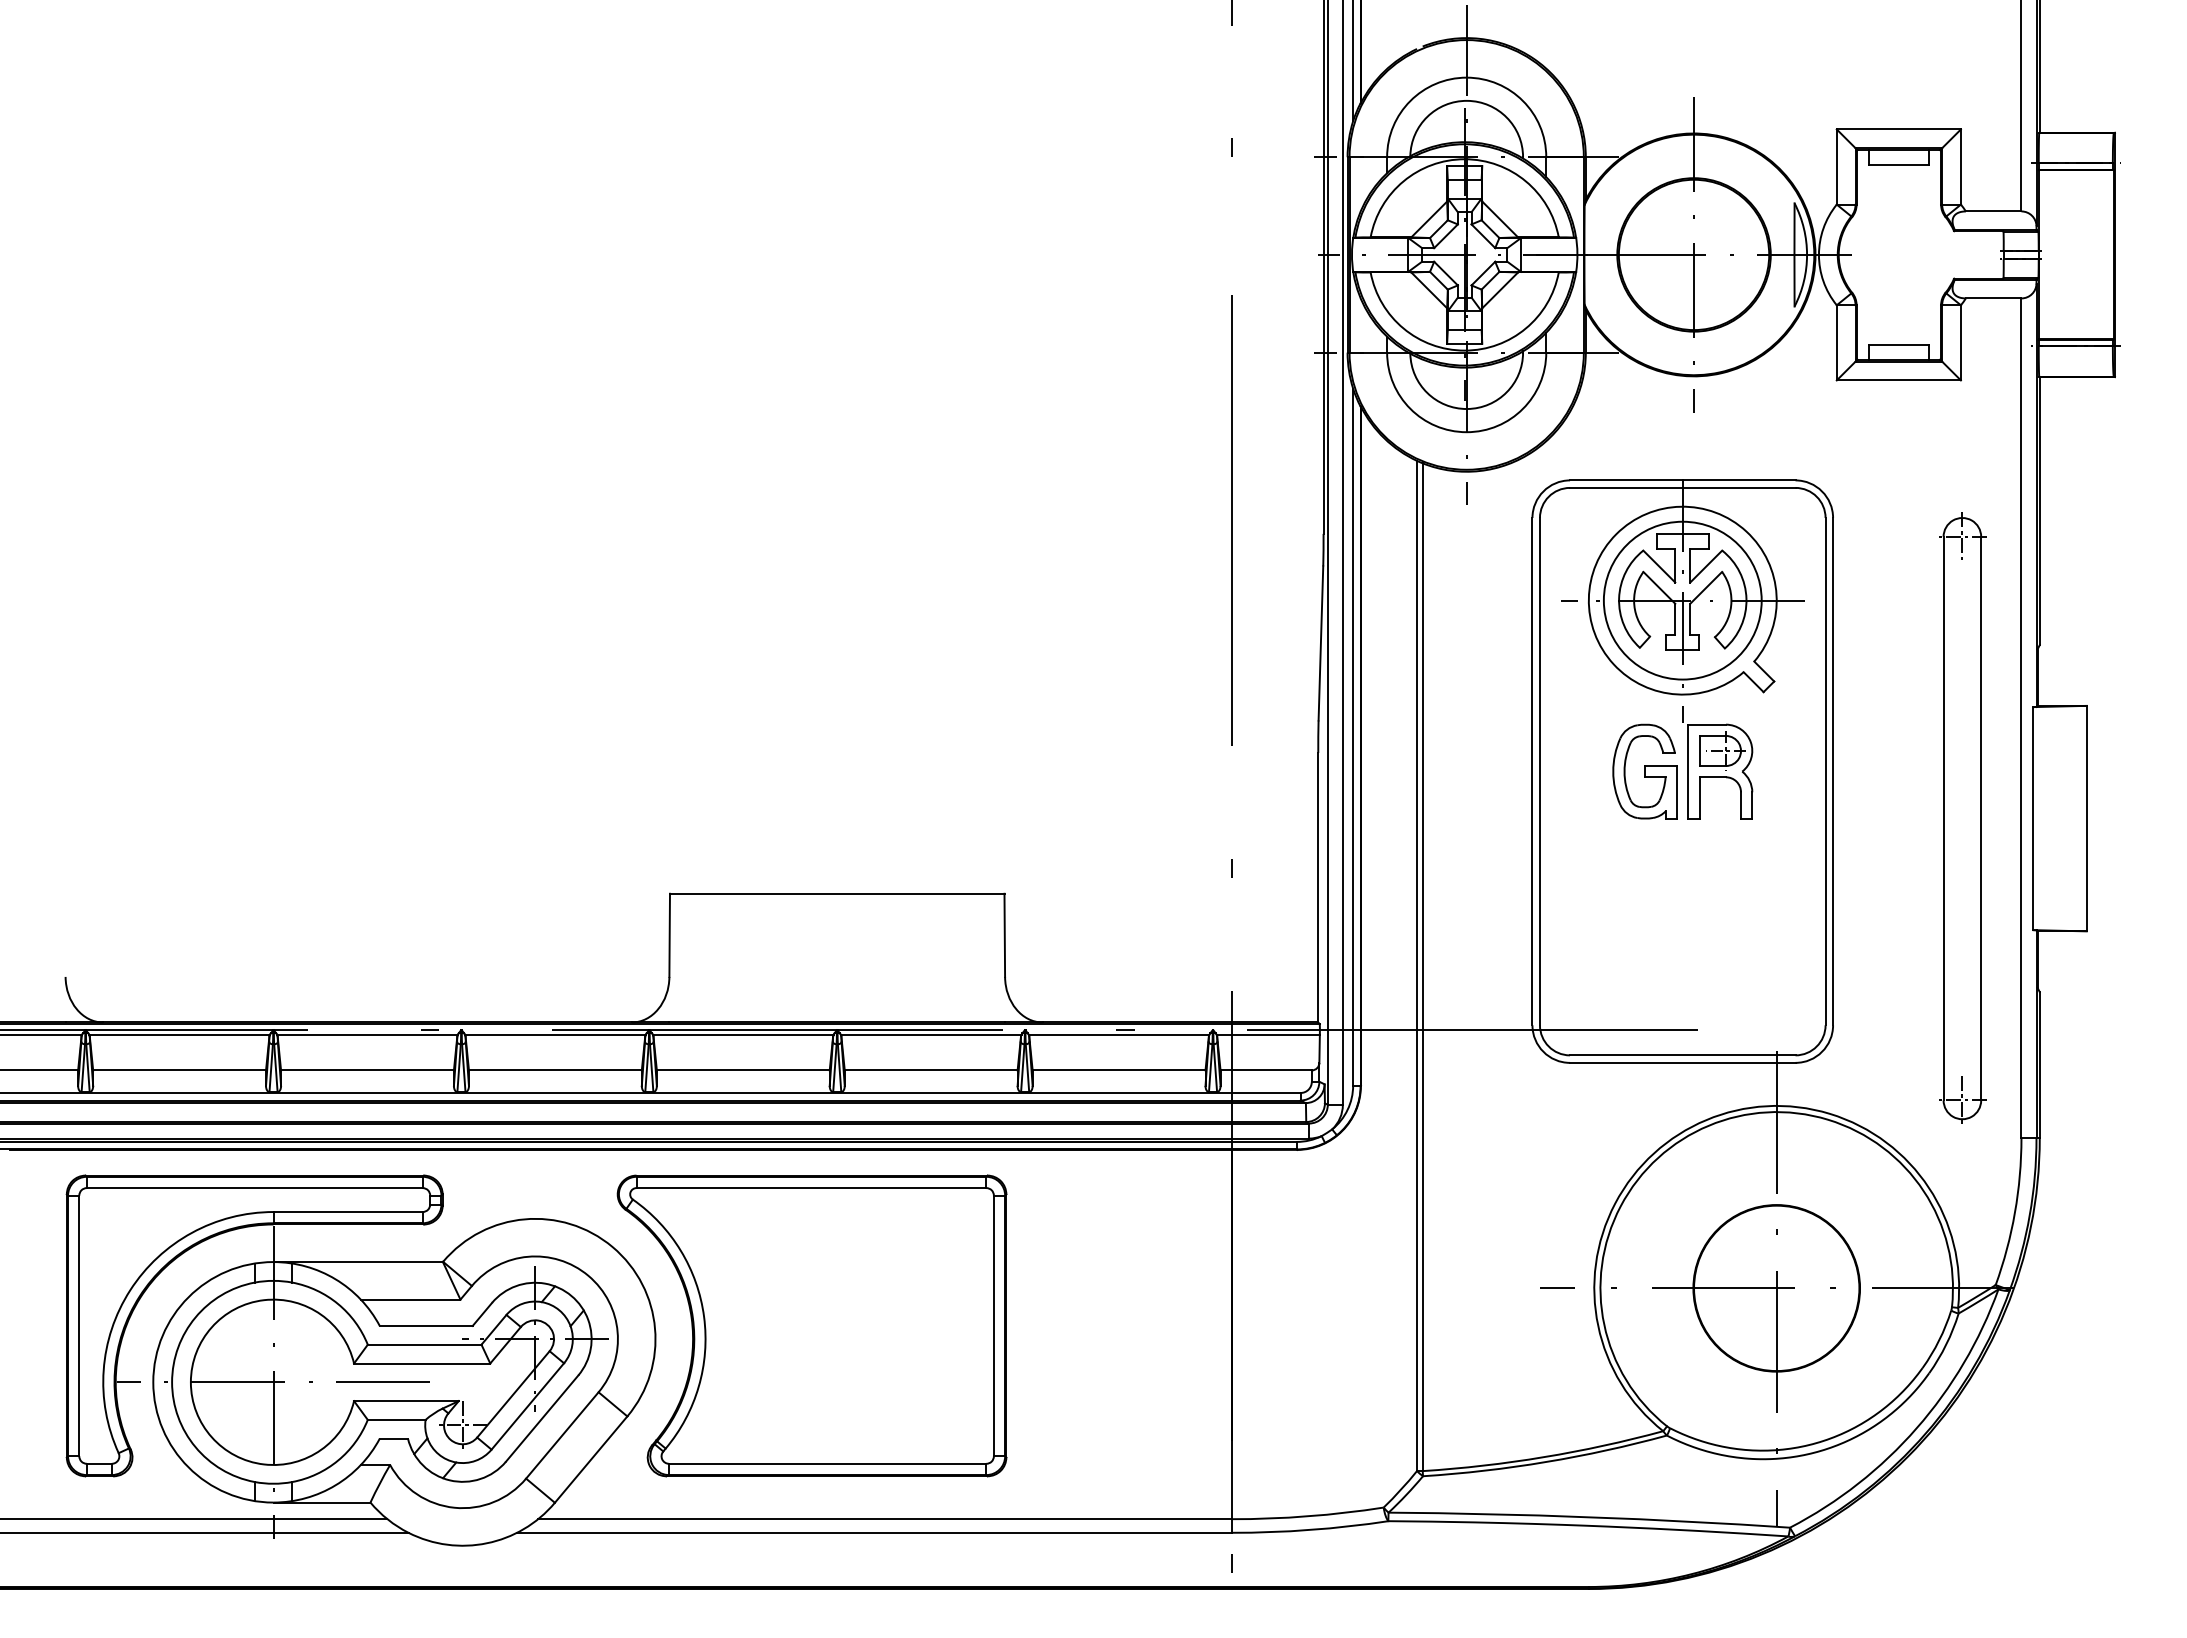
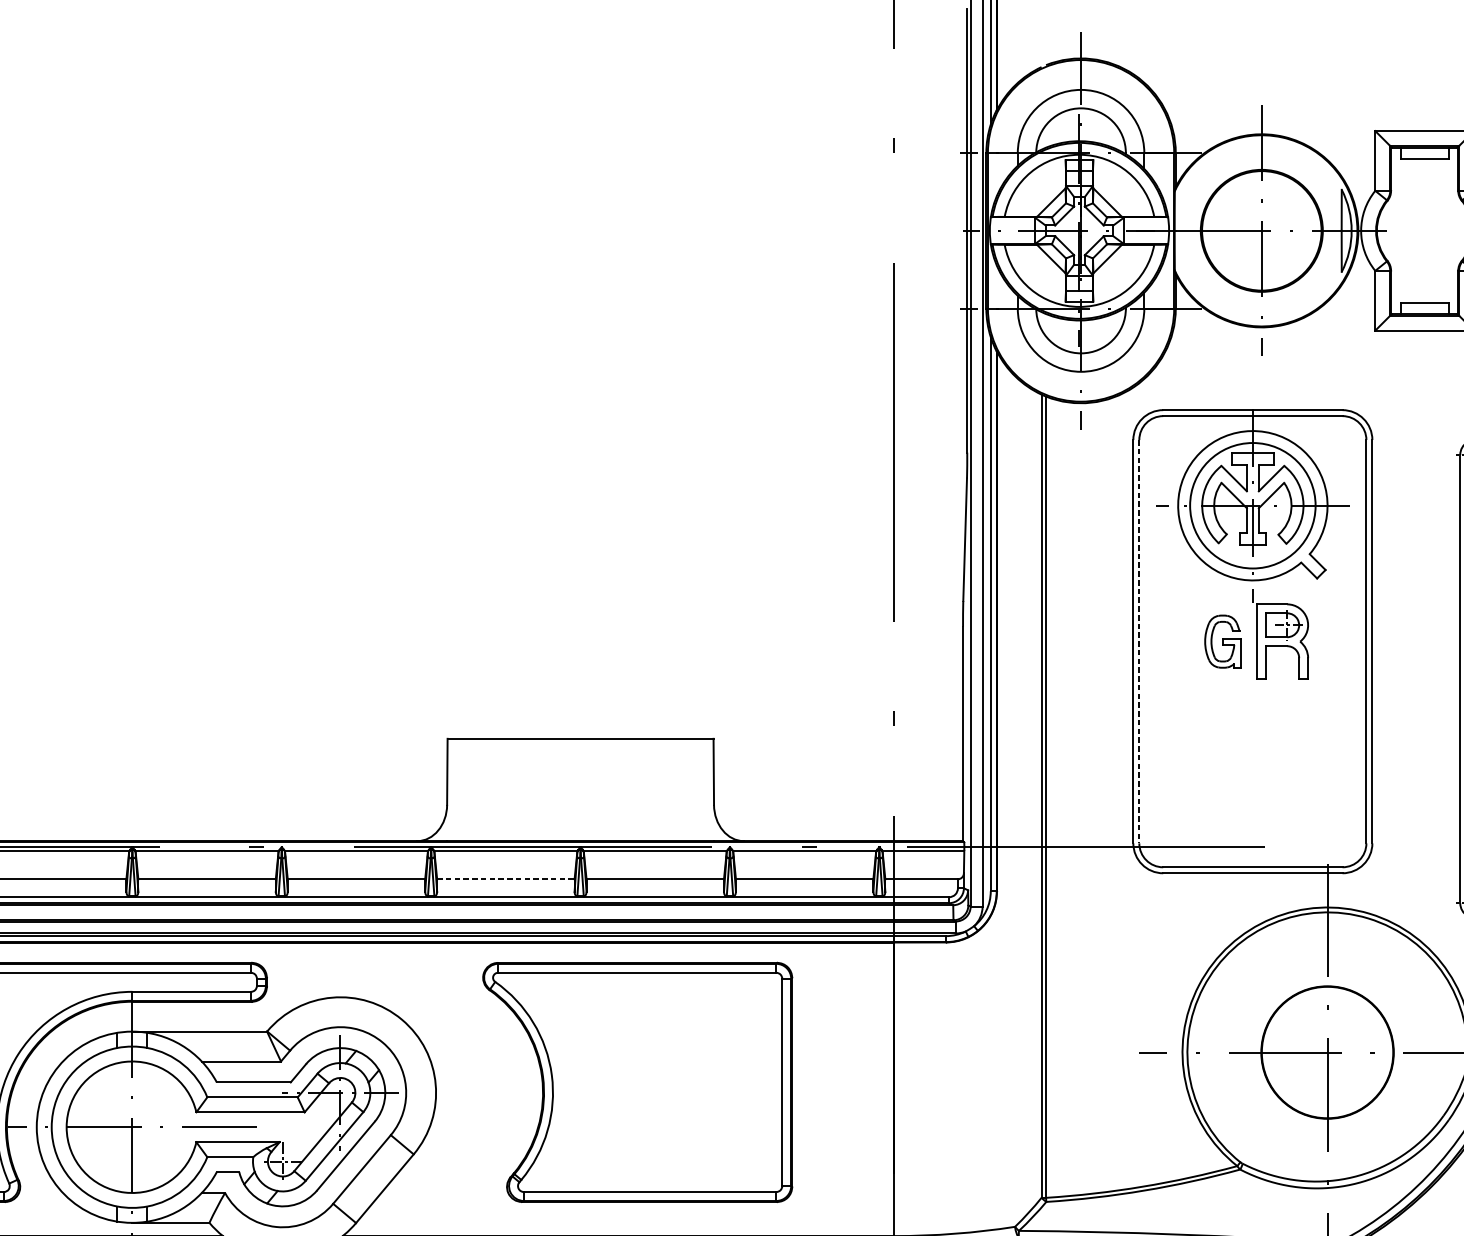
line: (1539, 771) -> (1138, 641), solid -> dashed
part: (1644, 771) -> (1222, 641), size x0.7
line: (743, 1070) -> (506, 879), solid -> dashed
part: (811, 1325) -> (637, 1082), moved

